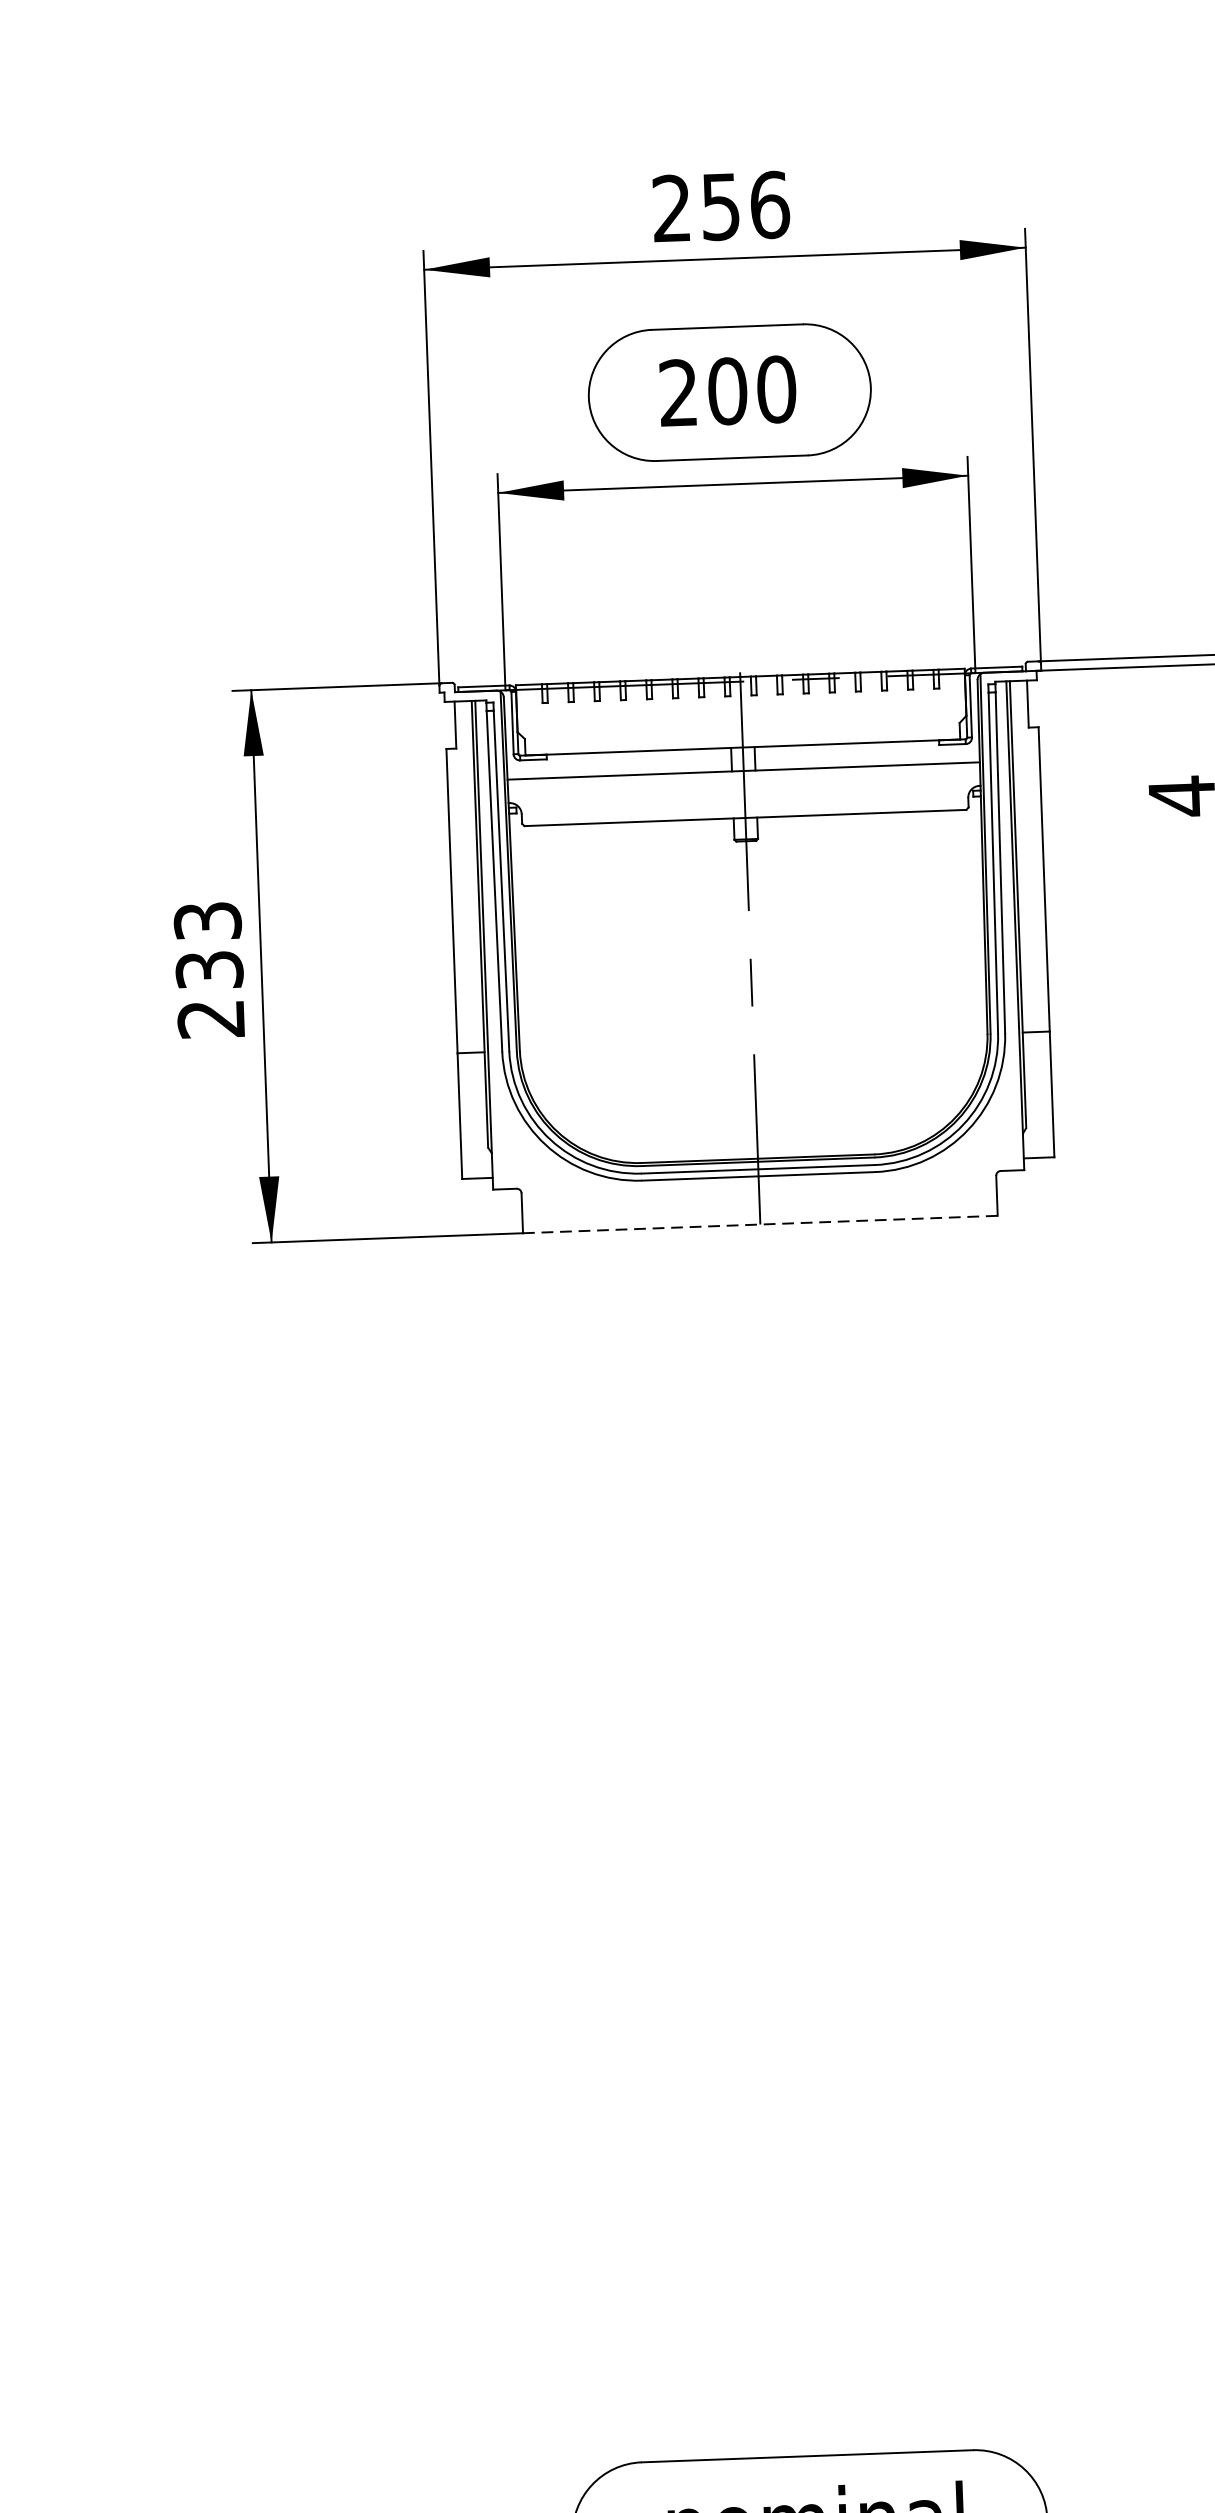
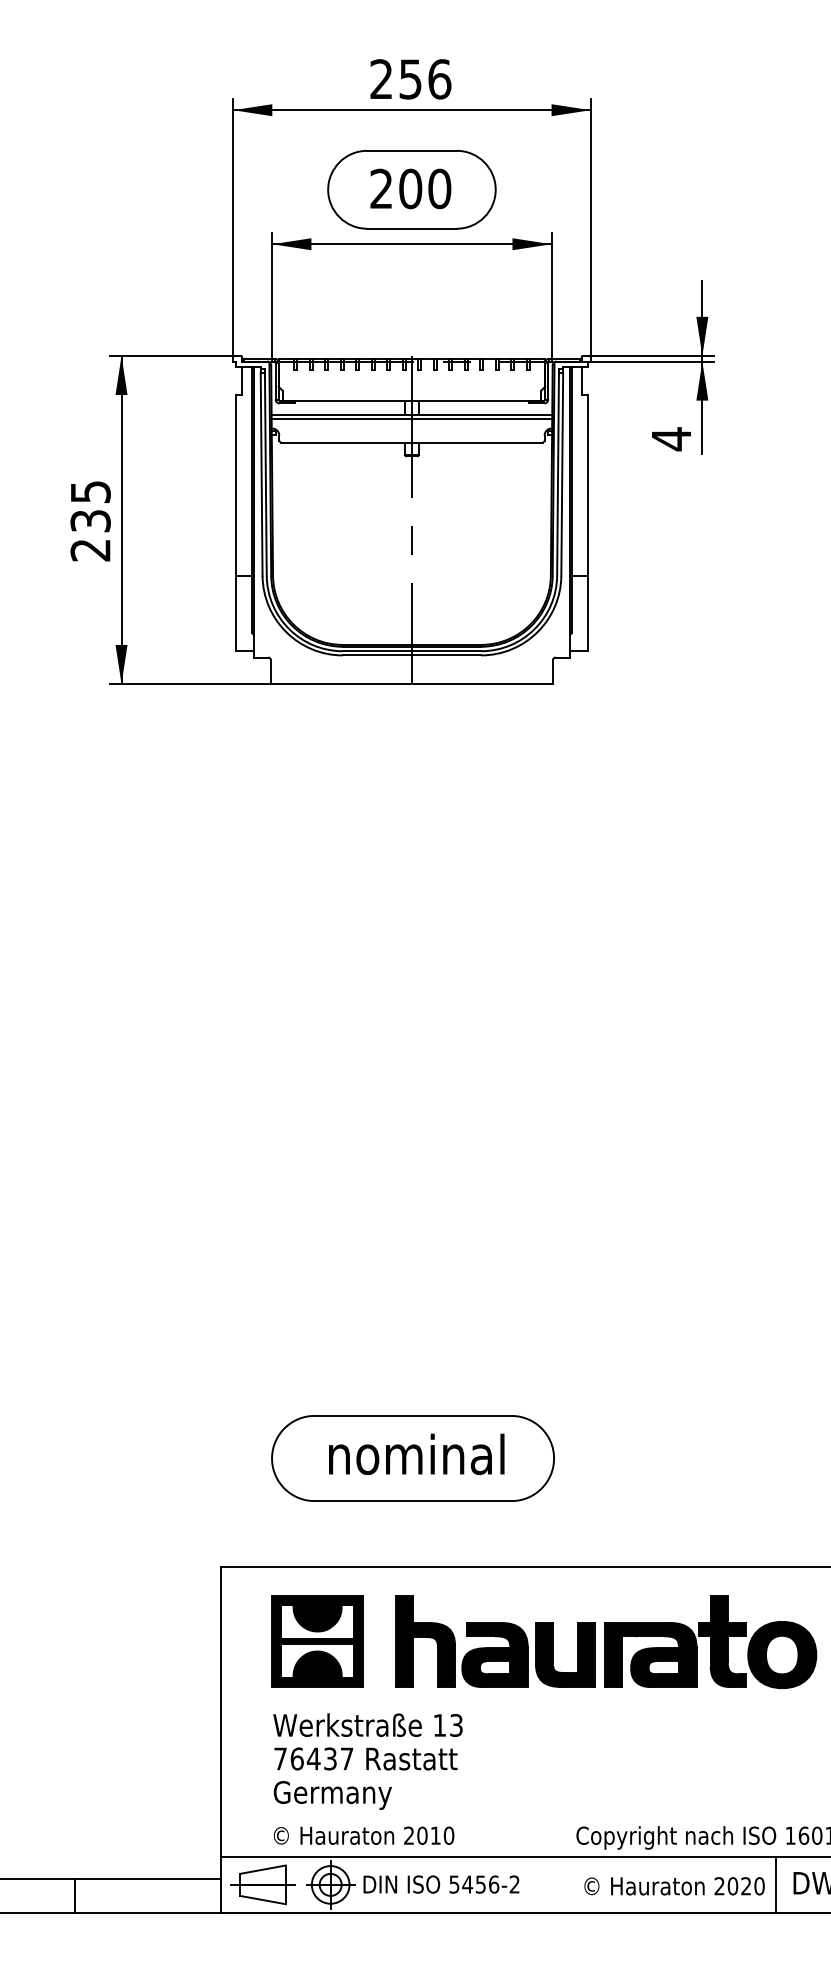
line: (743, 779) -> (411, 419), added
text: (207, 920) -> (90, 491), 233 -> 235
line: (761, 1225) -> (412, 684), dashed -> solid

